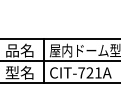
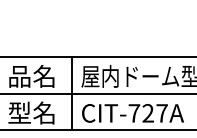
text: (98, 72) -> (162, 112), CIT-721A -> CIT-727A

